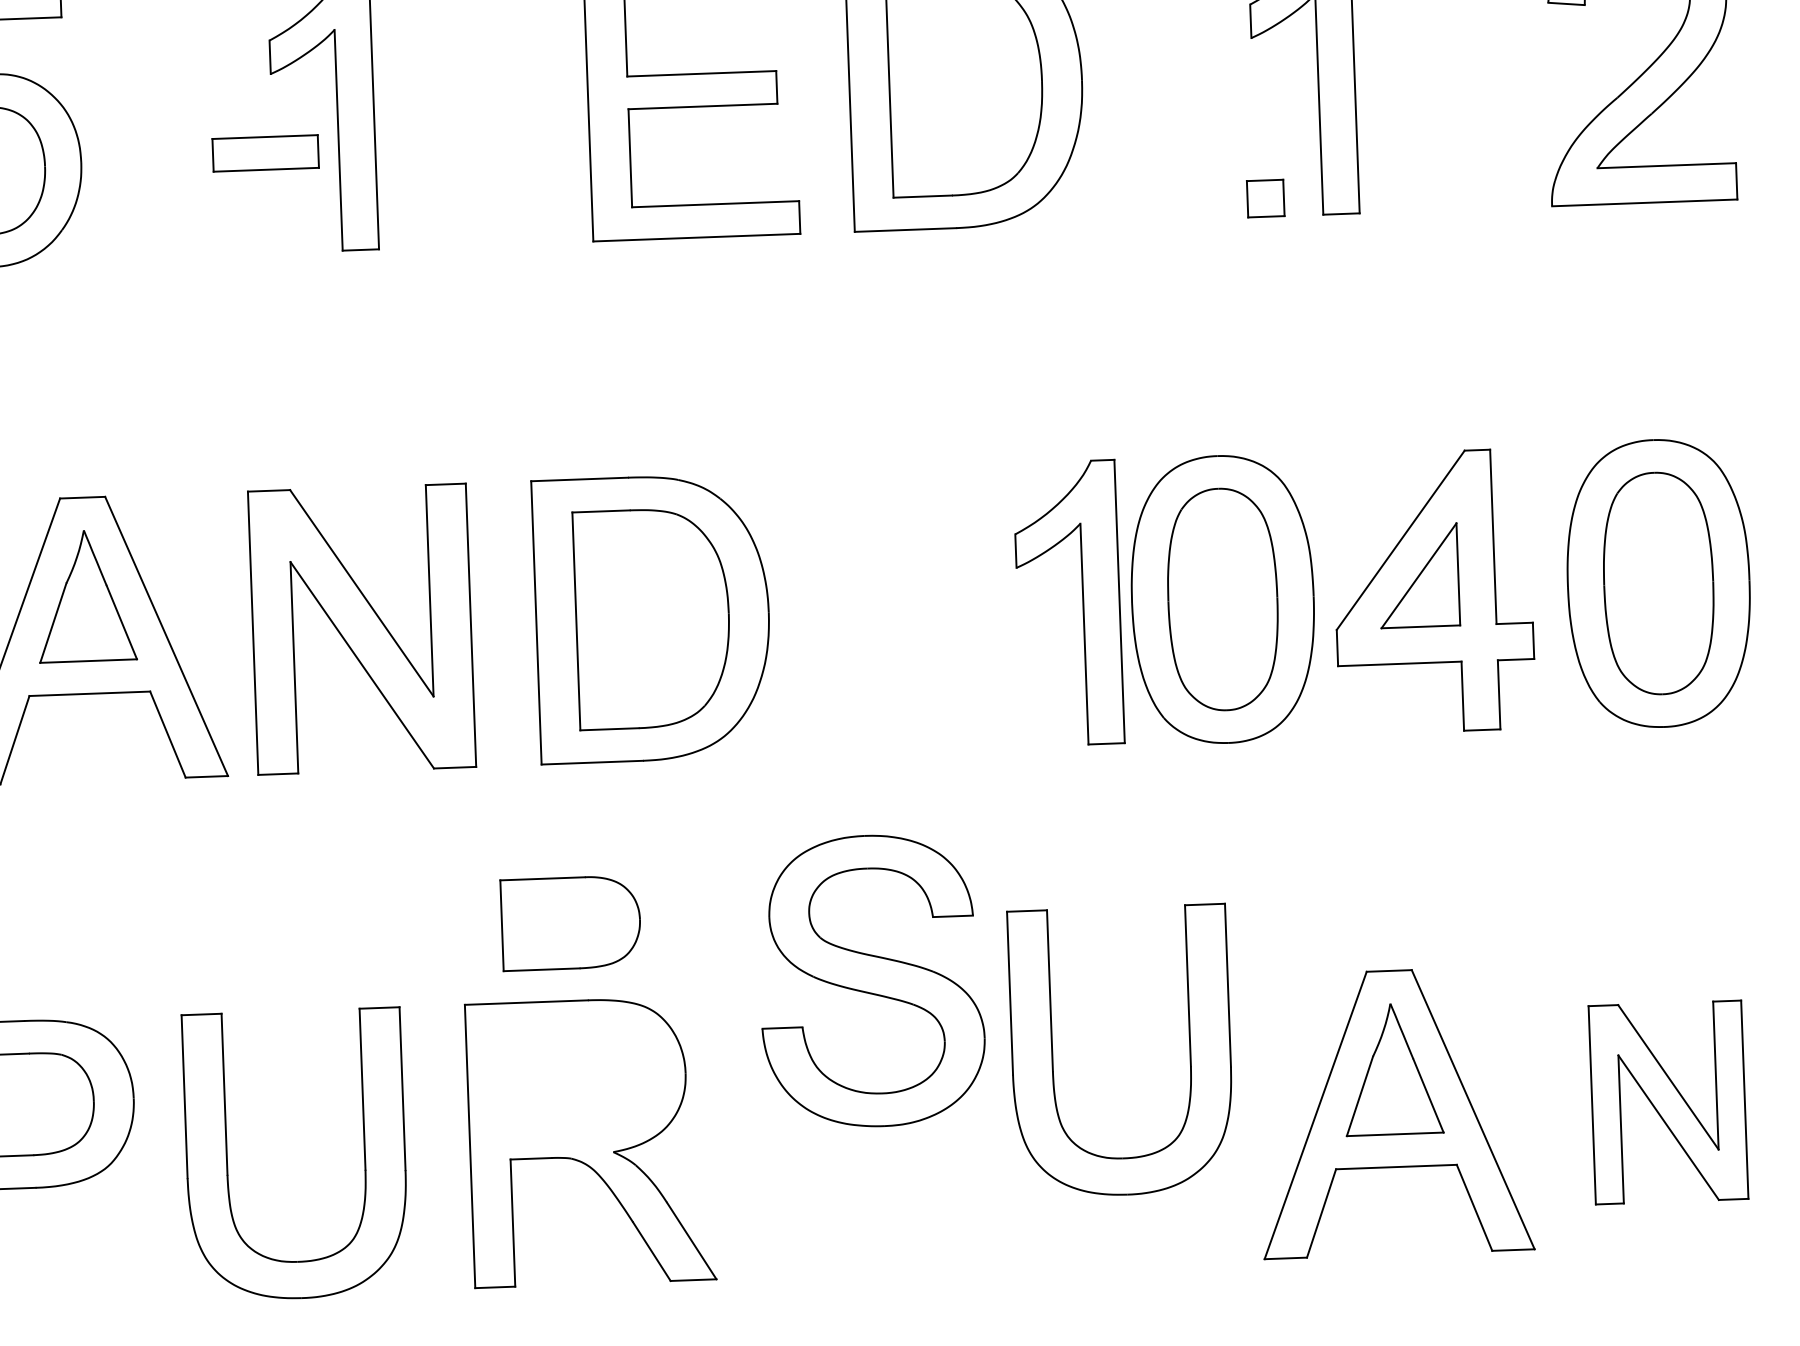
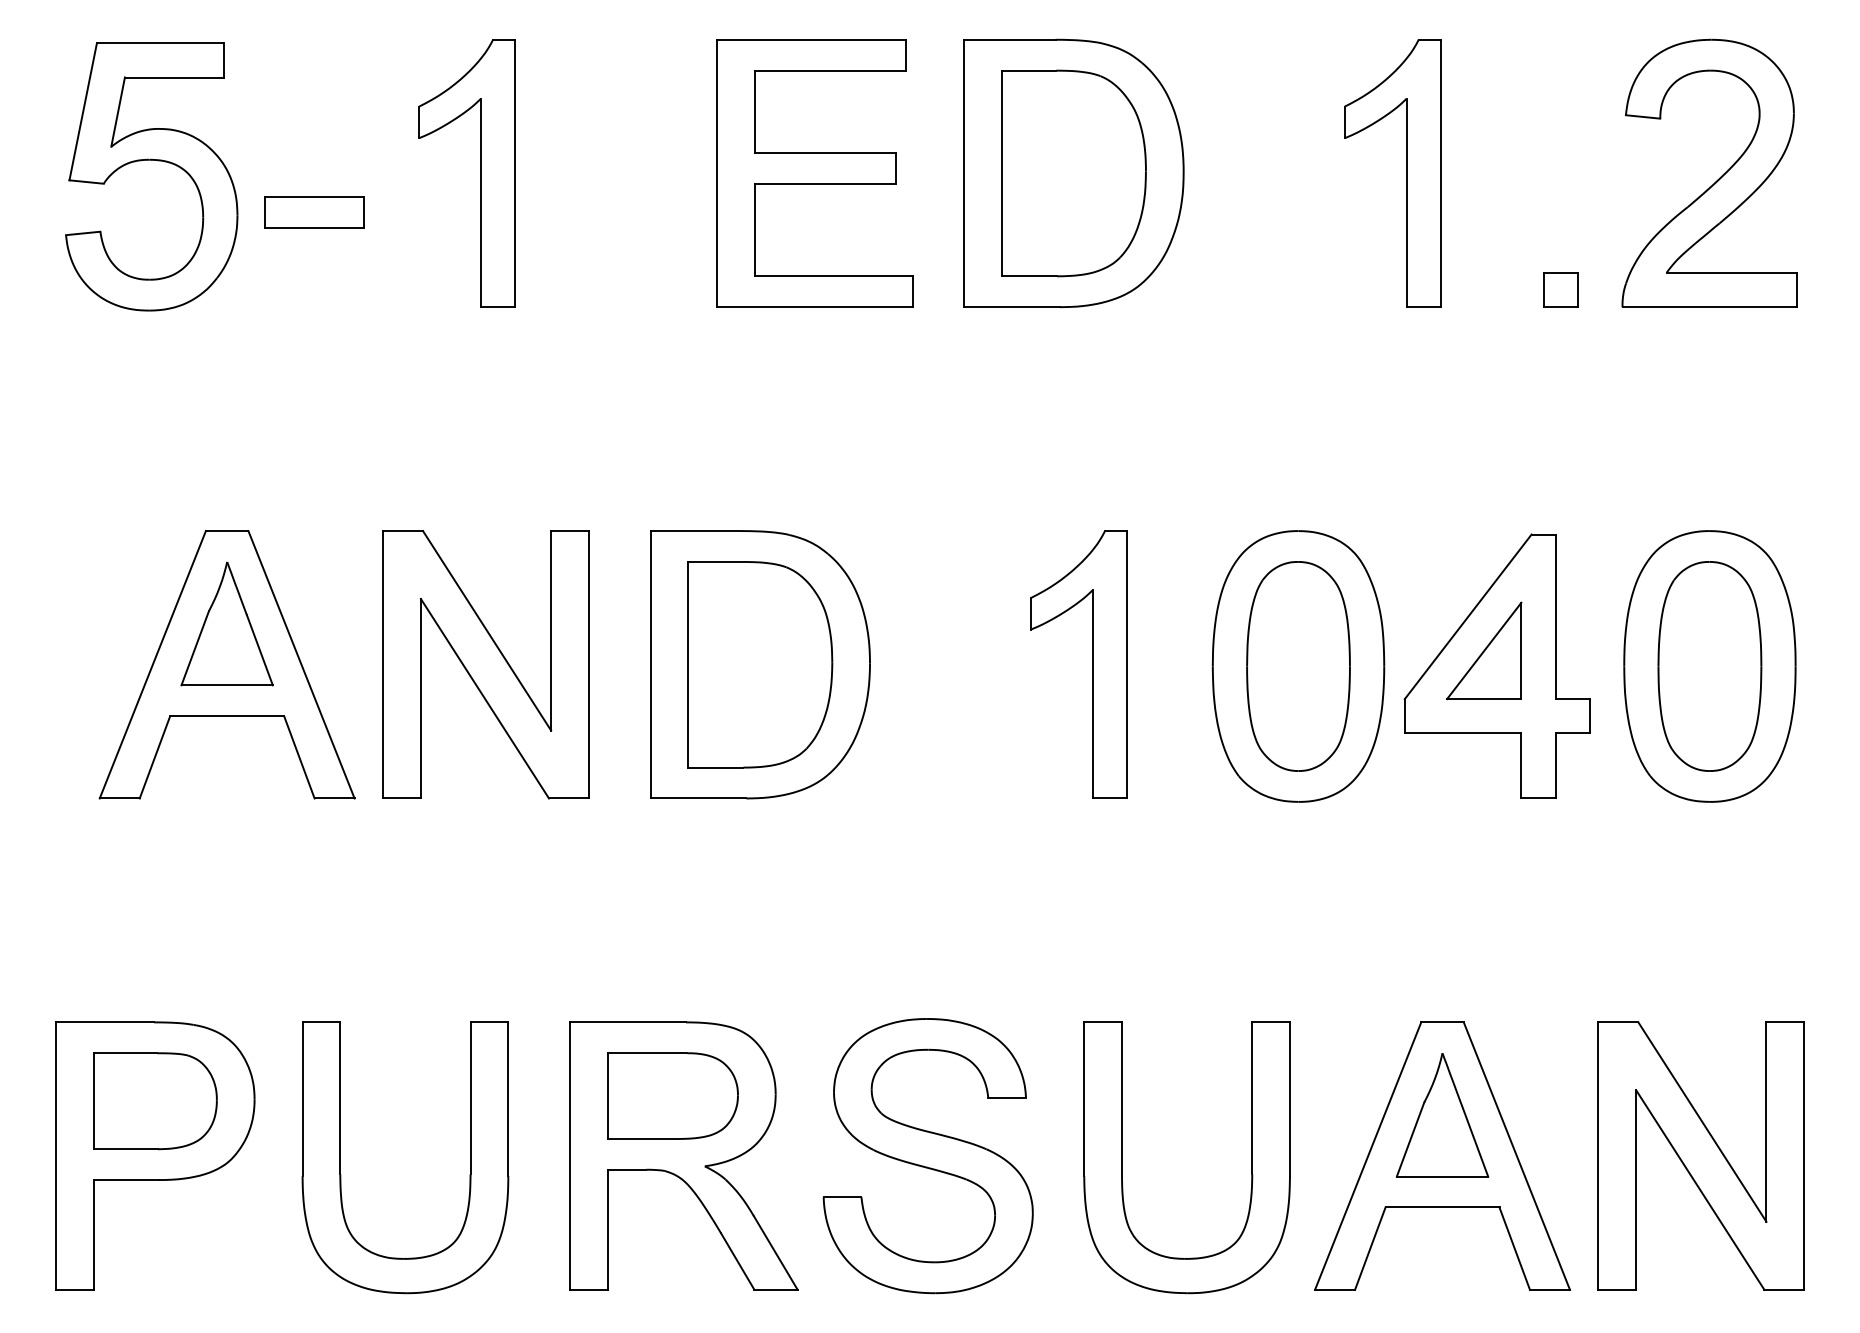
part: (265, 153) -> (314, 212), moved
part: (1265, 198) -> (1560, 289), moved
part: (1082, 602) -> (1092, 664), moved
part: (570, 922) -> (672, 1095), moved
part: (870, 981) -> (927, 1156), moved
part: (1052, 1053) -> (1122, 1157), moved
part: (1667, 1101) -> (1700, 1155), size x1.43

